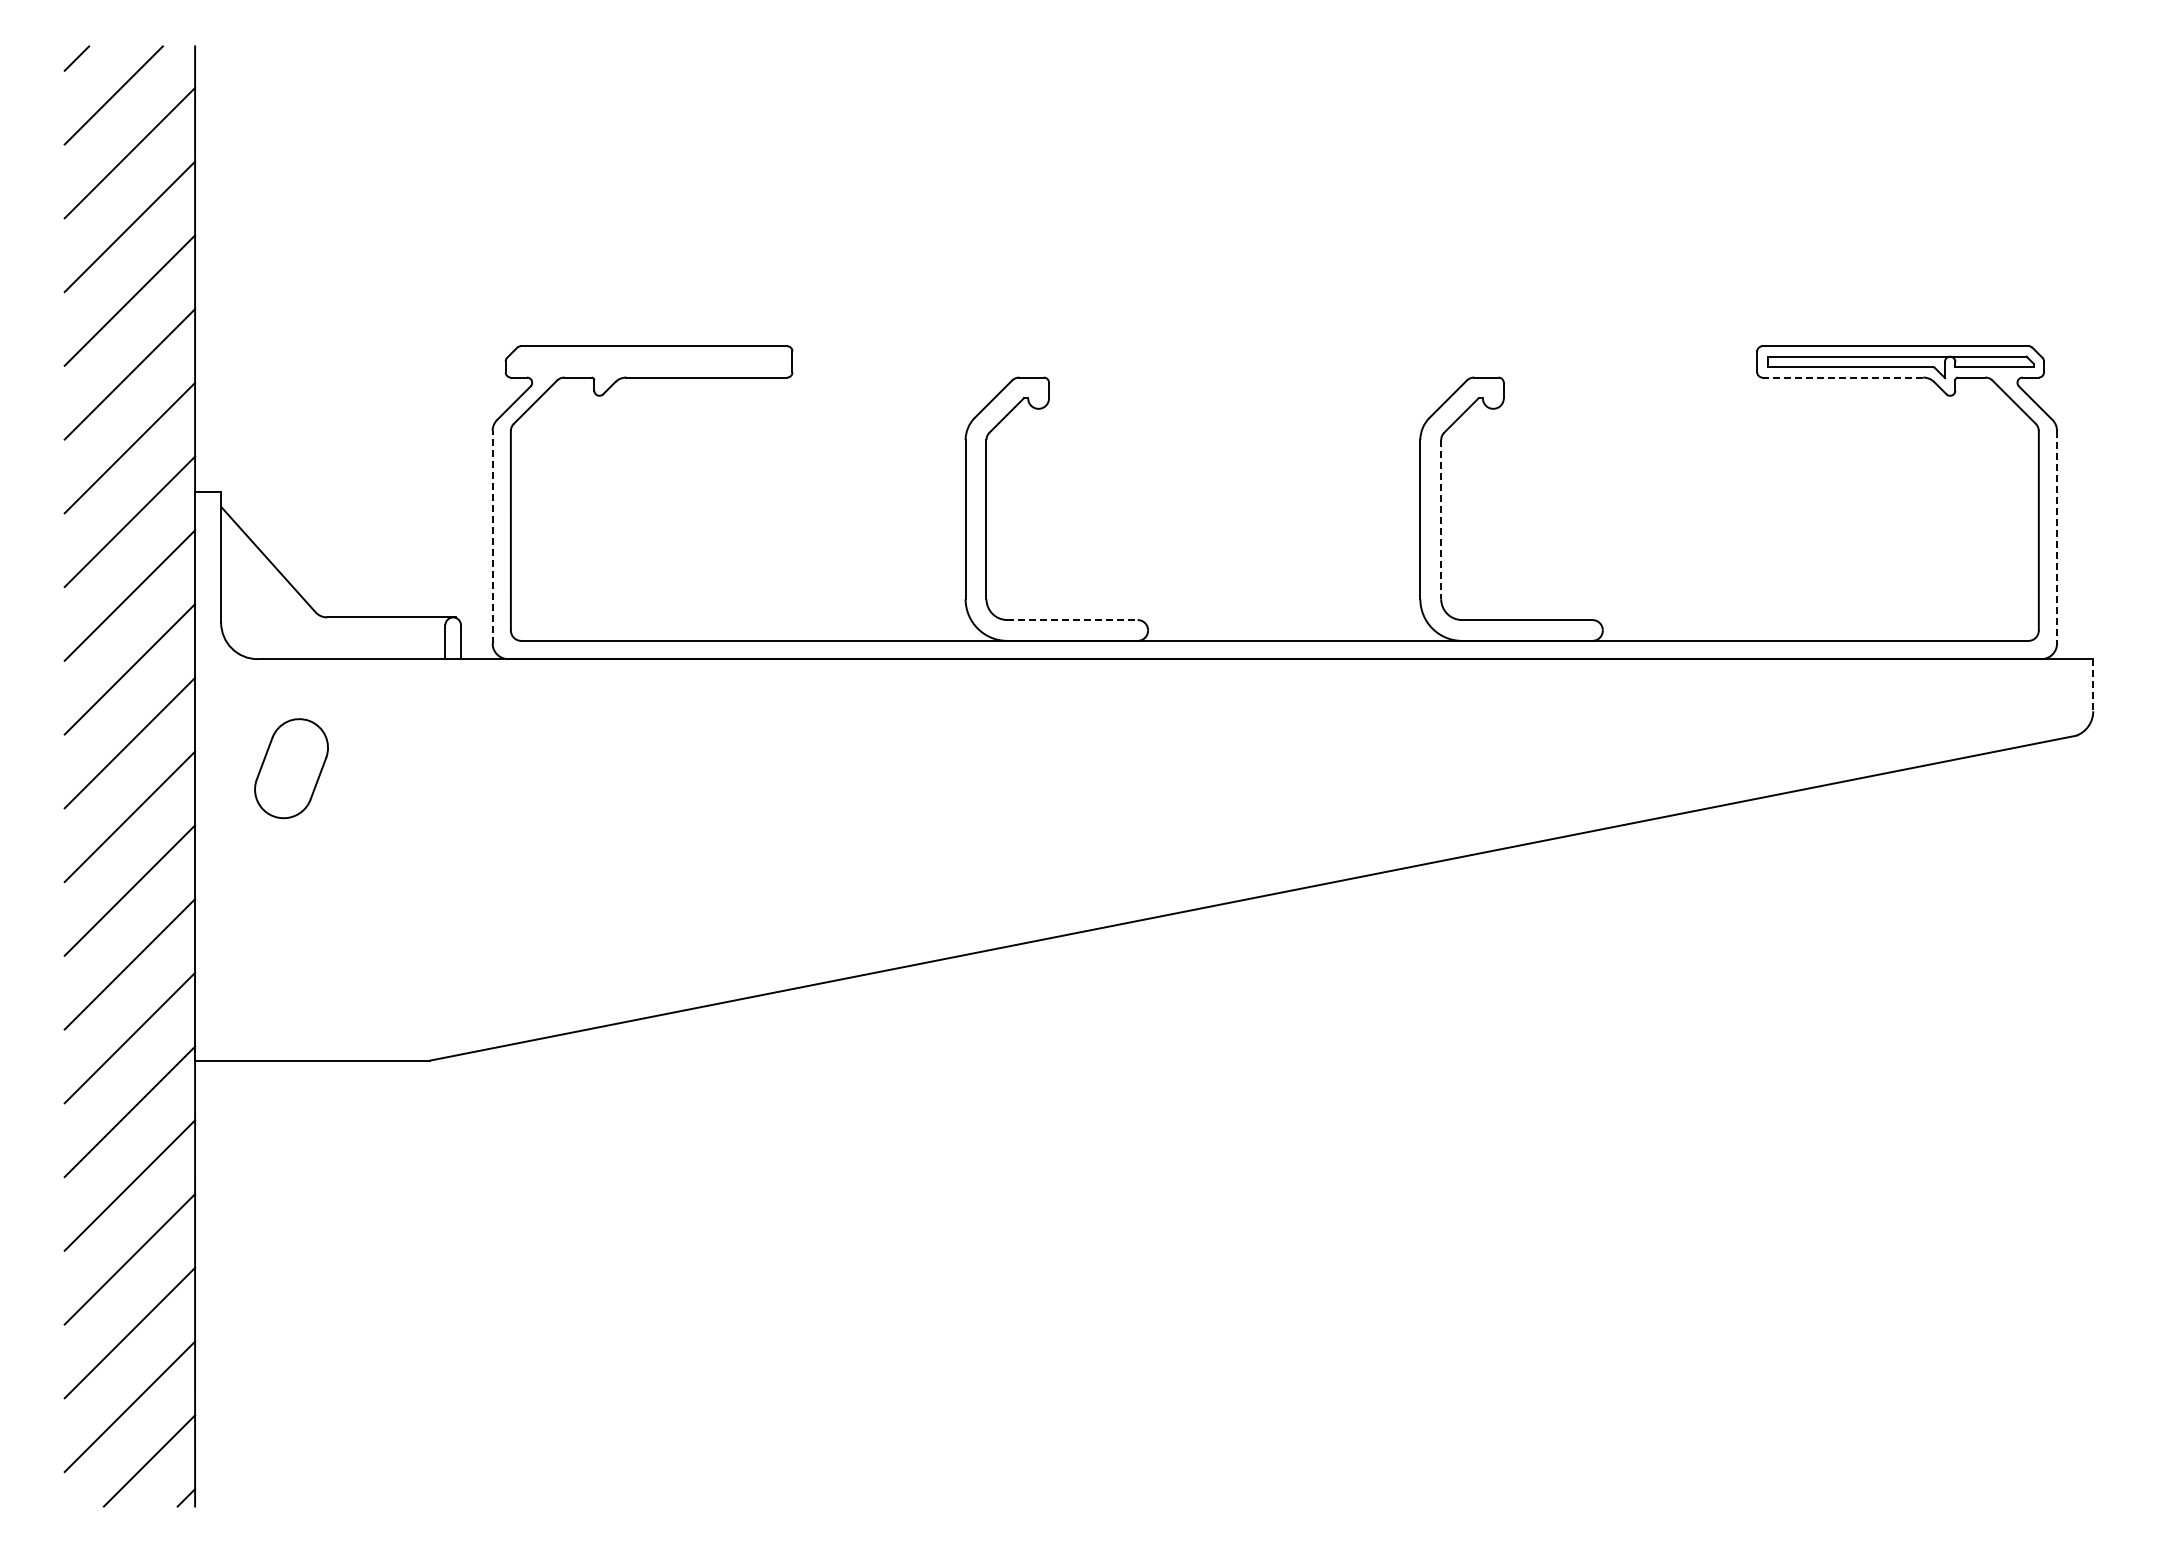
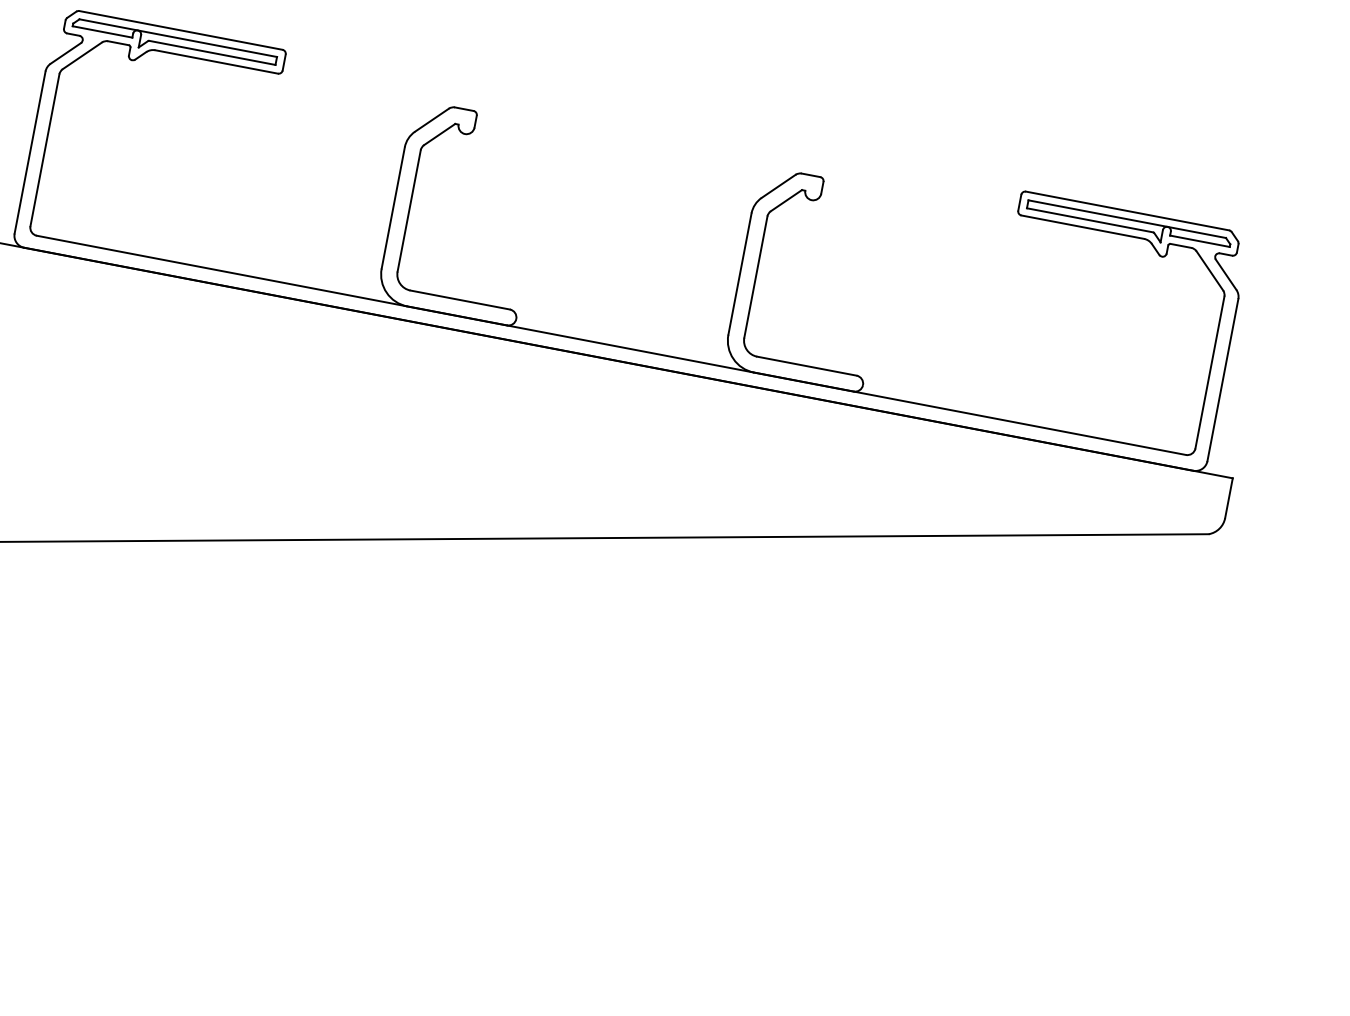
part: (648, 367) -> (173, 45), added
line: (1843, 377) -> (1083, 227), dashed -> solid
line: (1441, 519) -> (756, 277), dashed -> solid
line: (492, 536) -> (30, 151), dashed -> solid
line: (2057, 537) -> (1223, 380), dashed -> solid
line: (1073, 620) -> (460, 300), dashed -> solid
line: (2093, 685) -> (1229, 498), dashed -> solid

